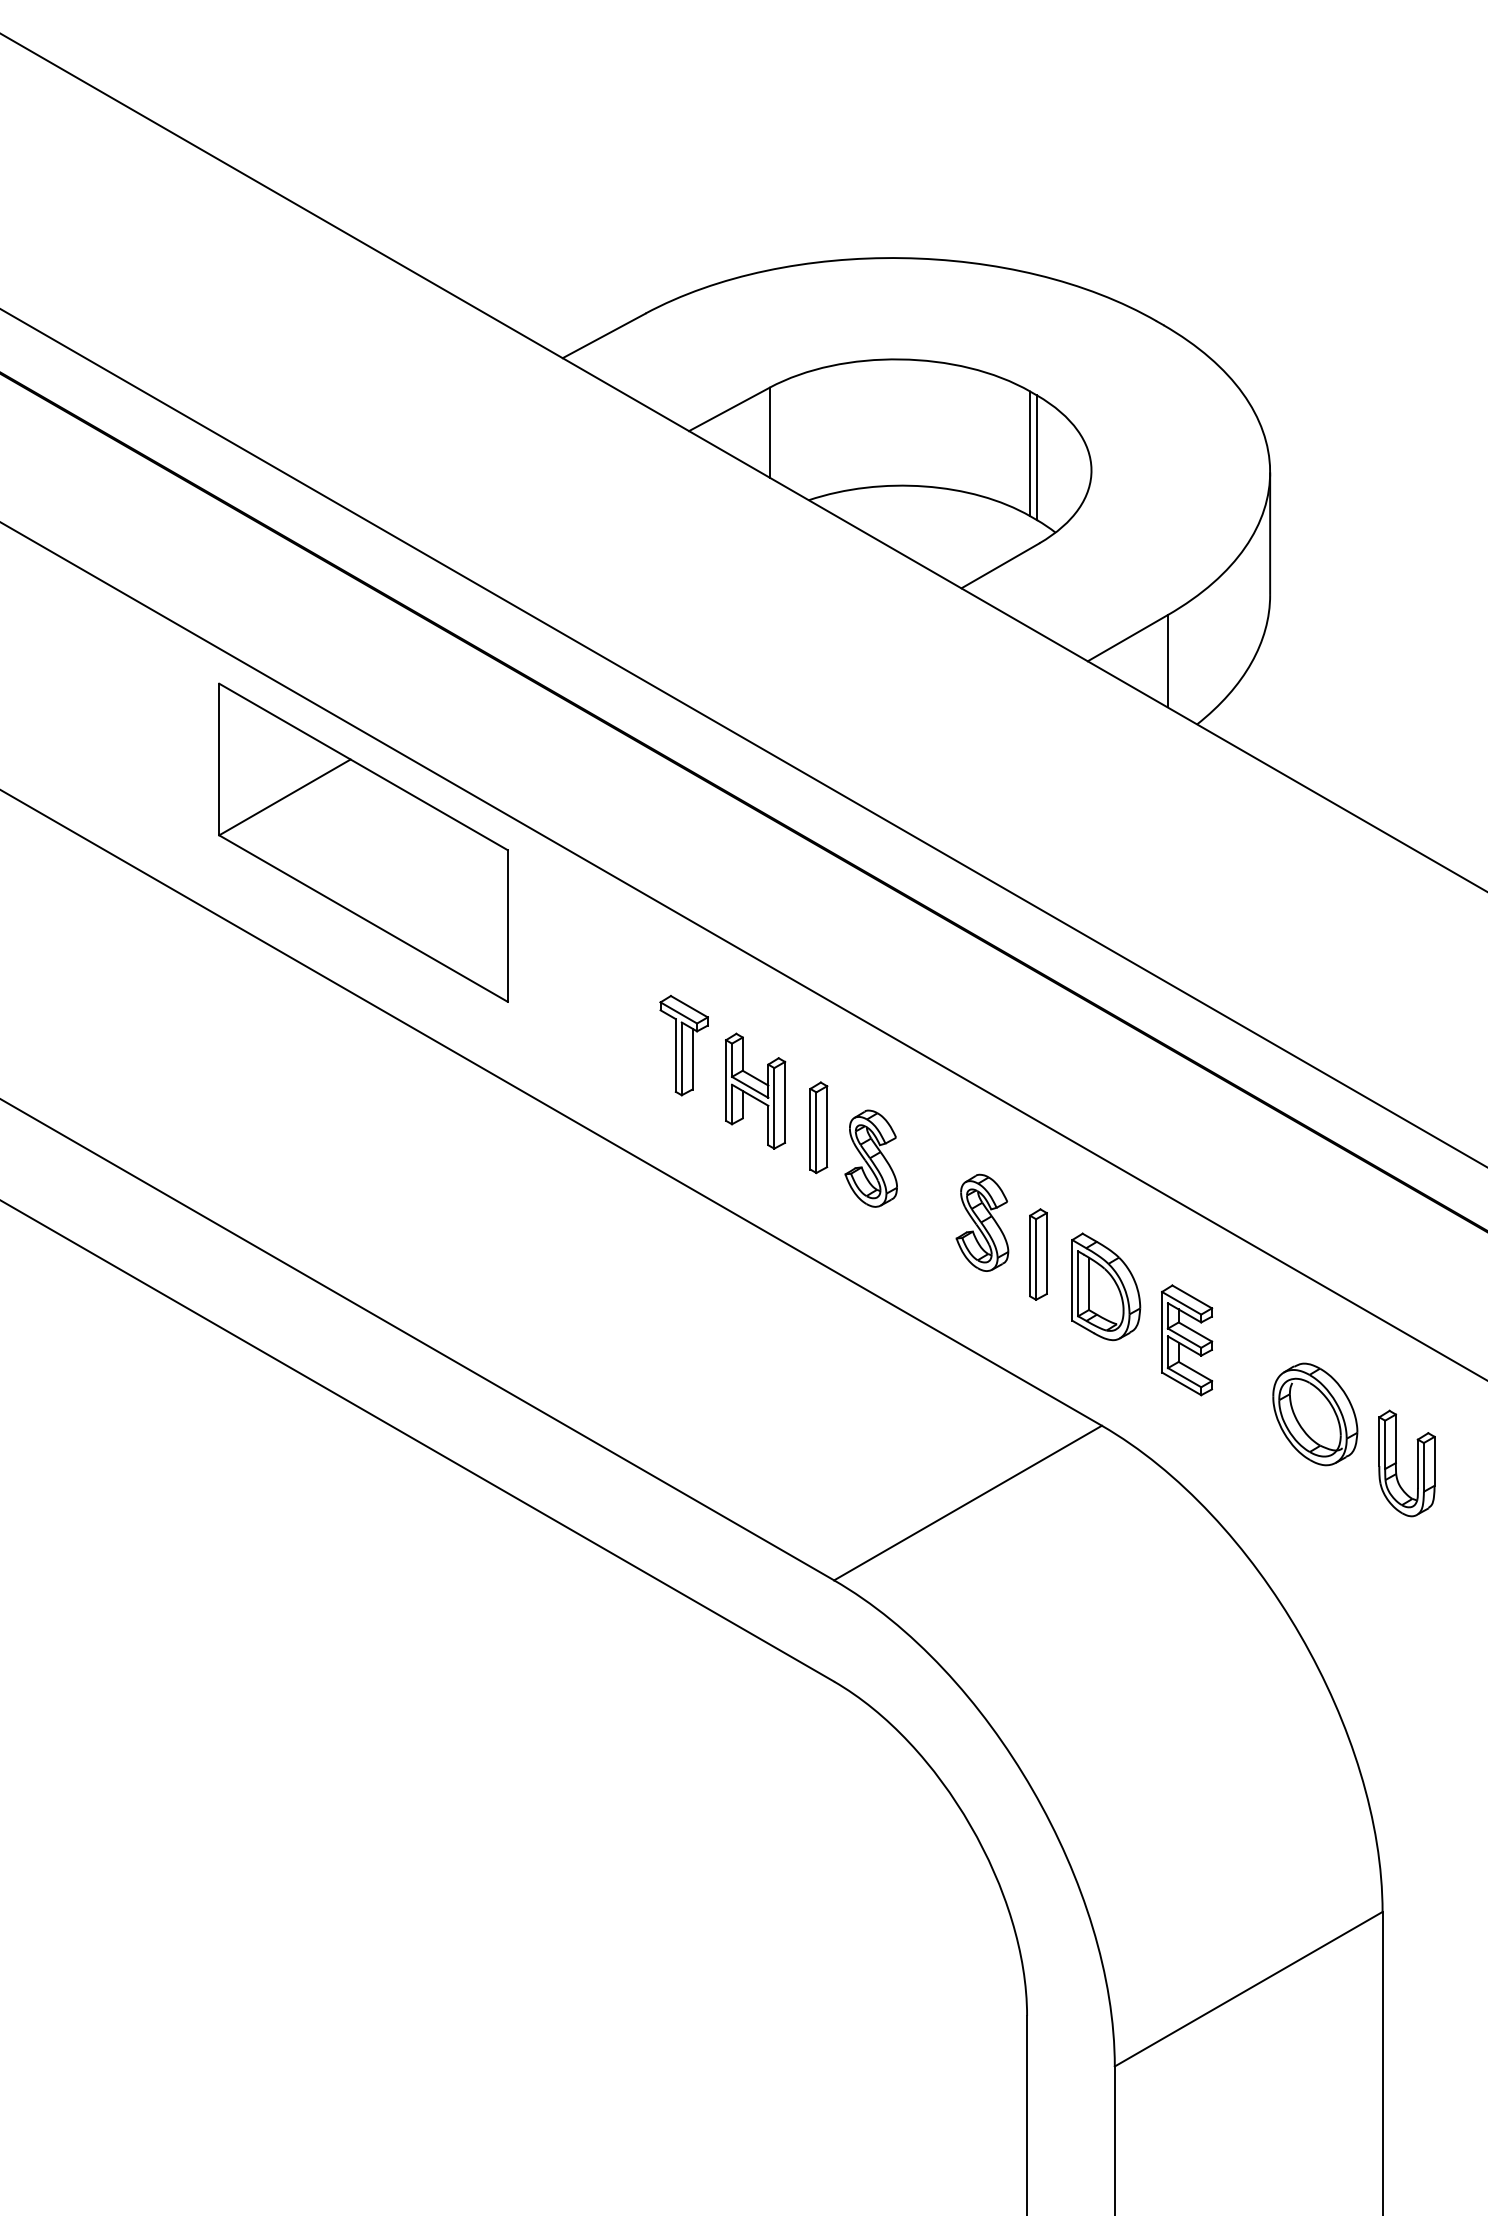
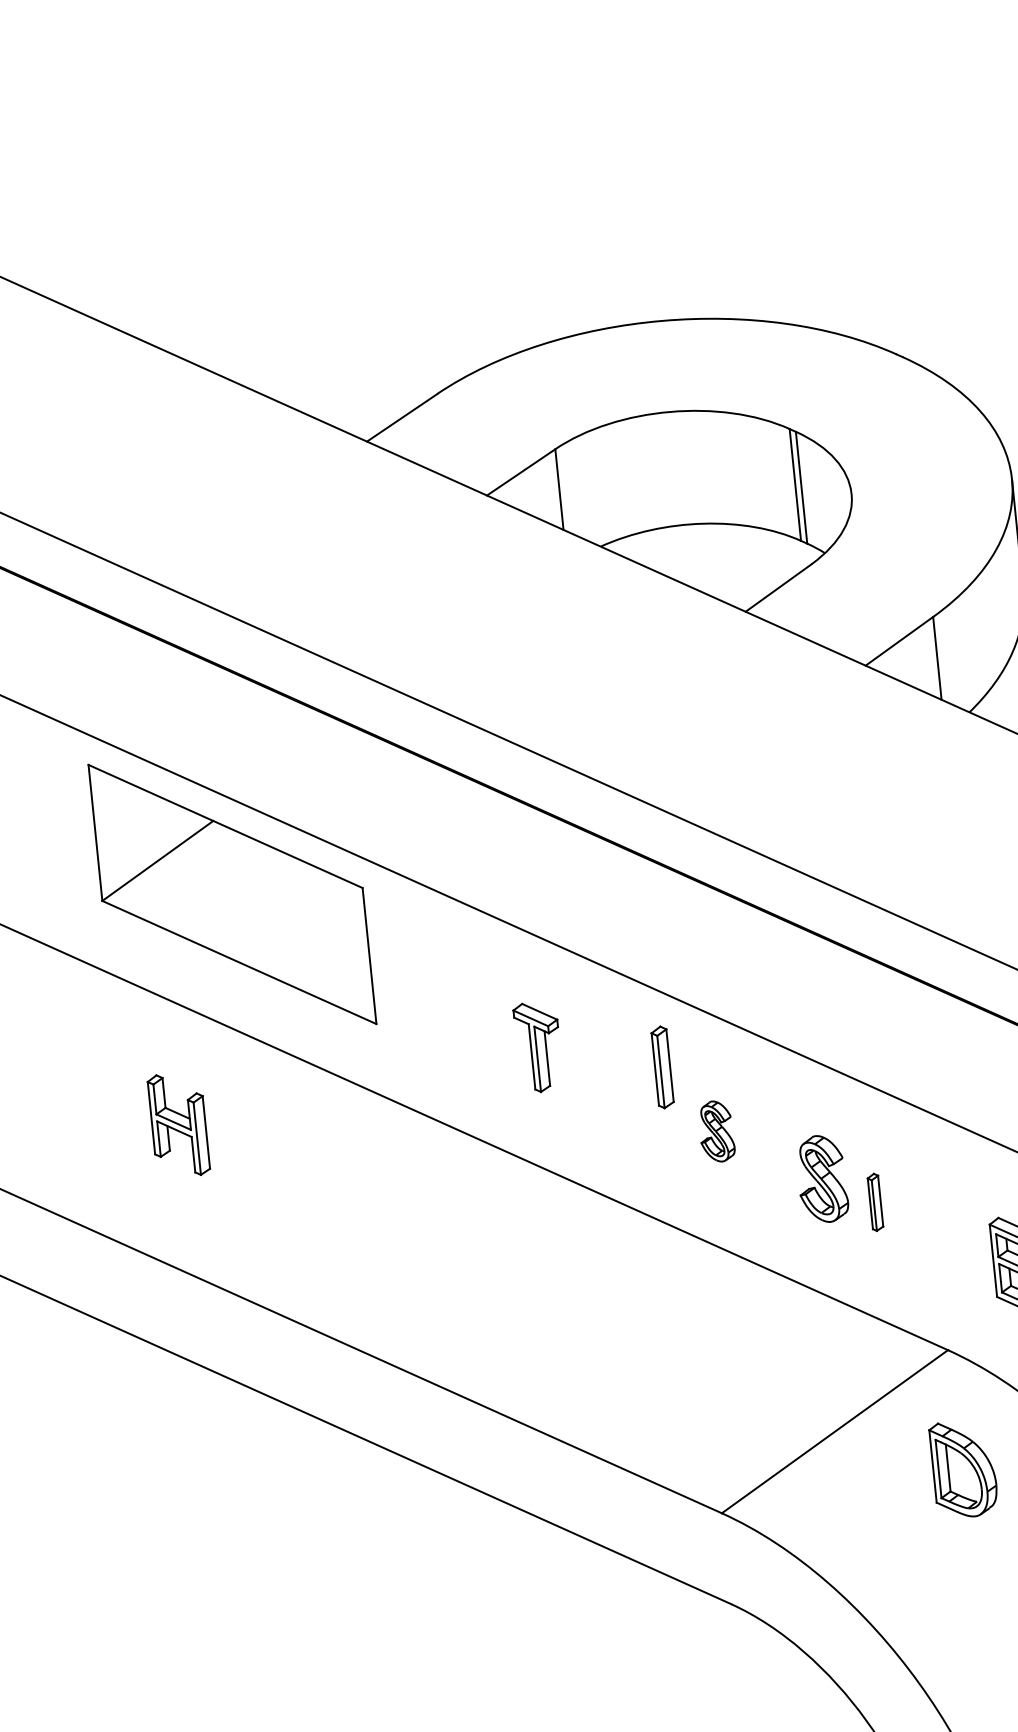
part: (755, 1090) -> (178, 1124), moved
part: (818, 1127) -> (662, 1067), moved
part: (870, 1158) -> (716, 1131), size x0.7
part: (1038, 1254) -> (875, 1202), size x0.7
part: (1106, 1286) -> (964, 1468), moved

